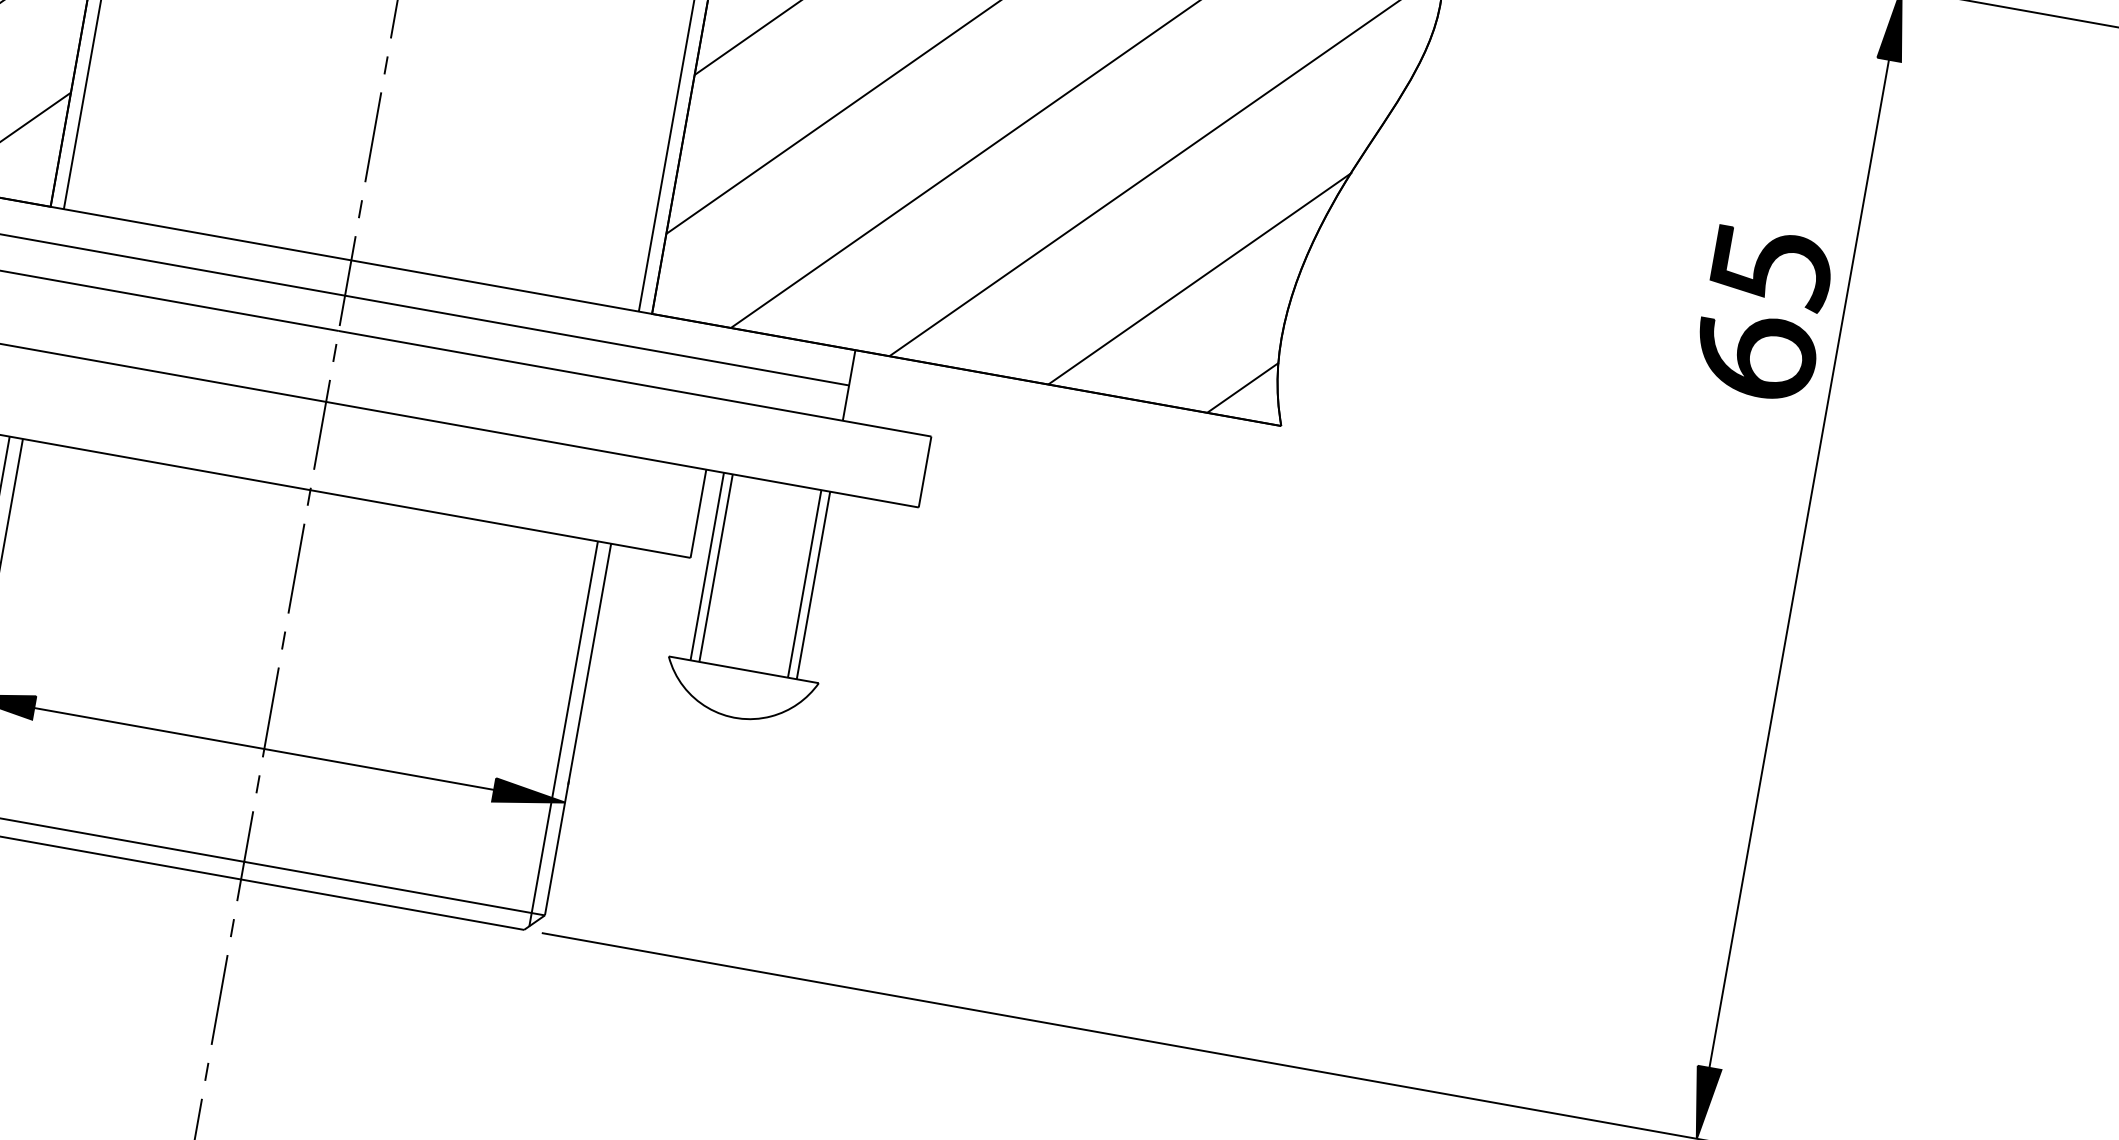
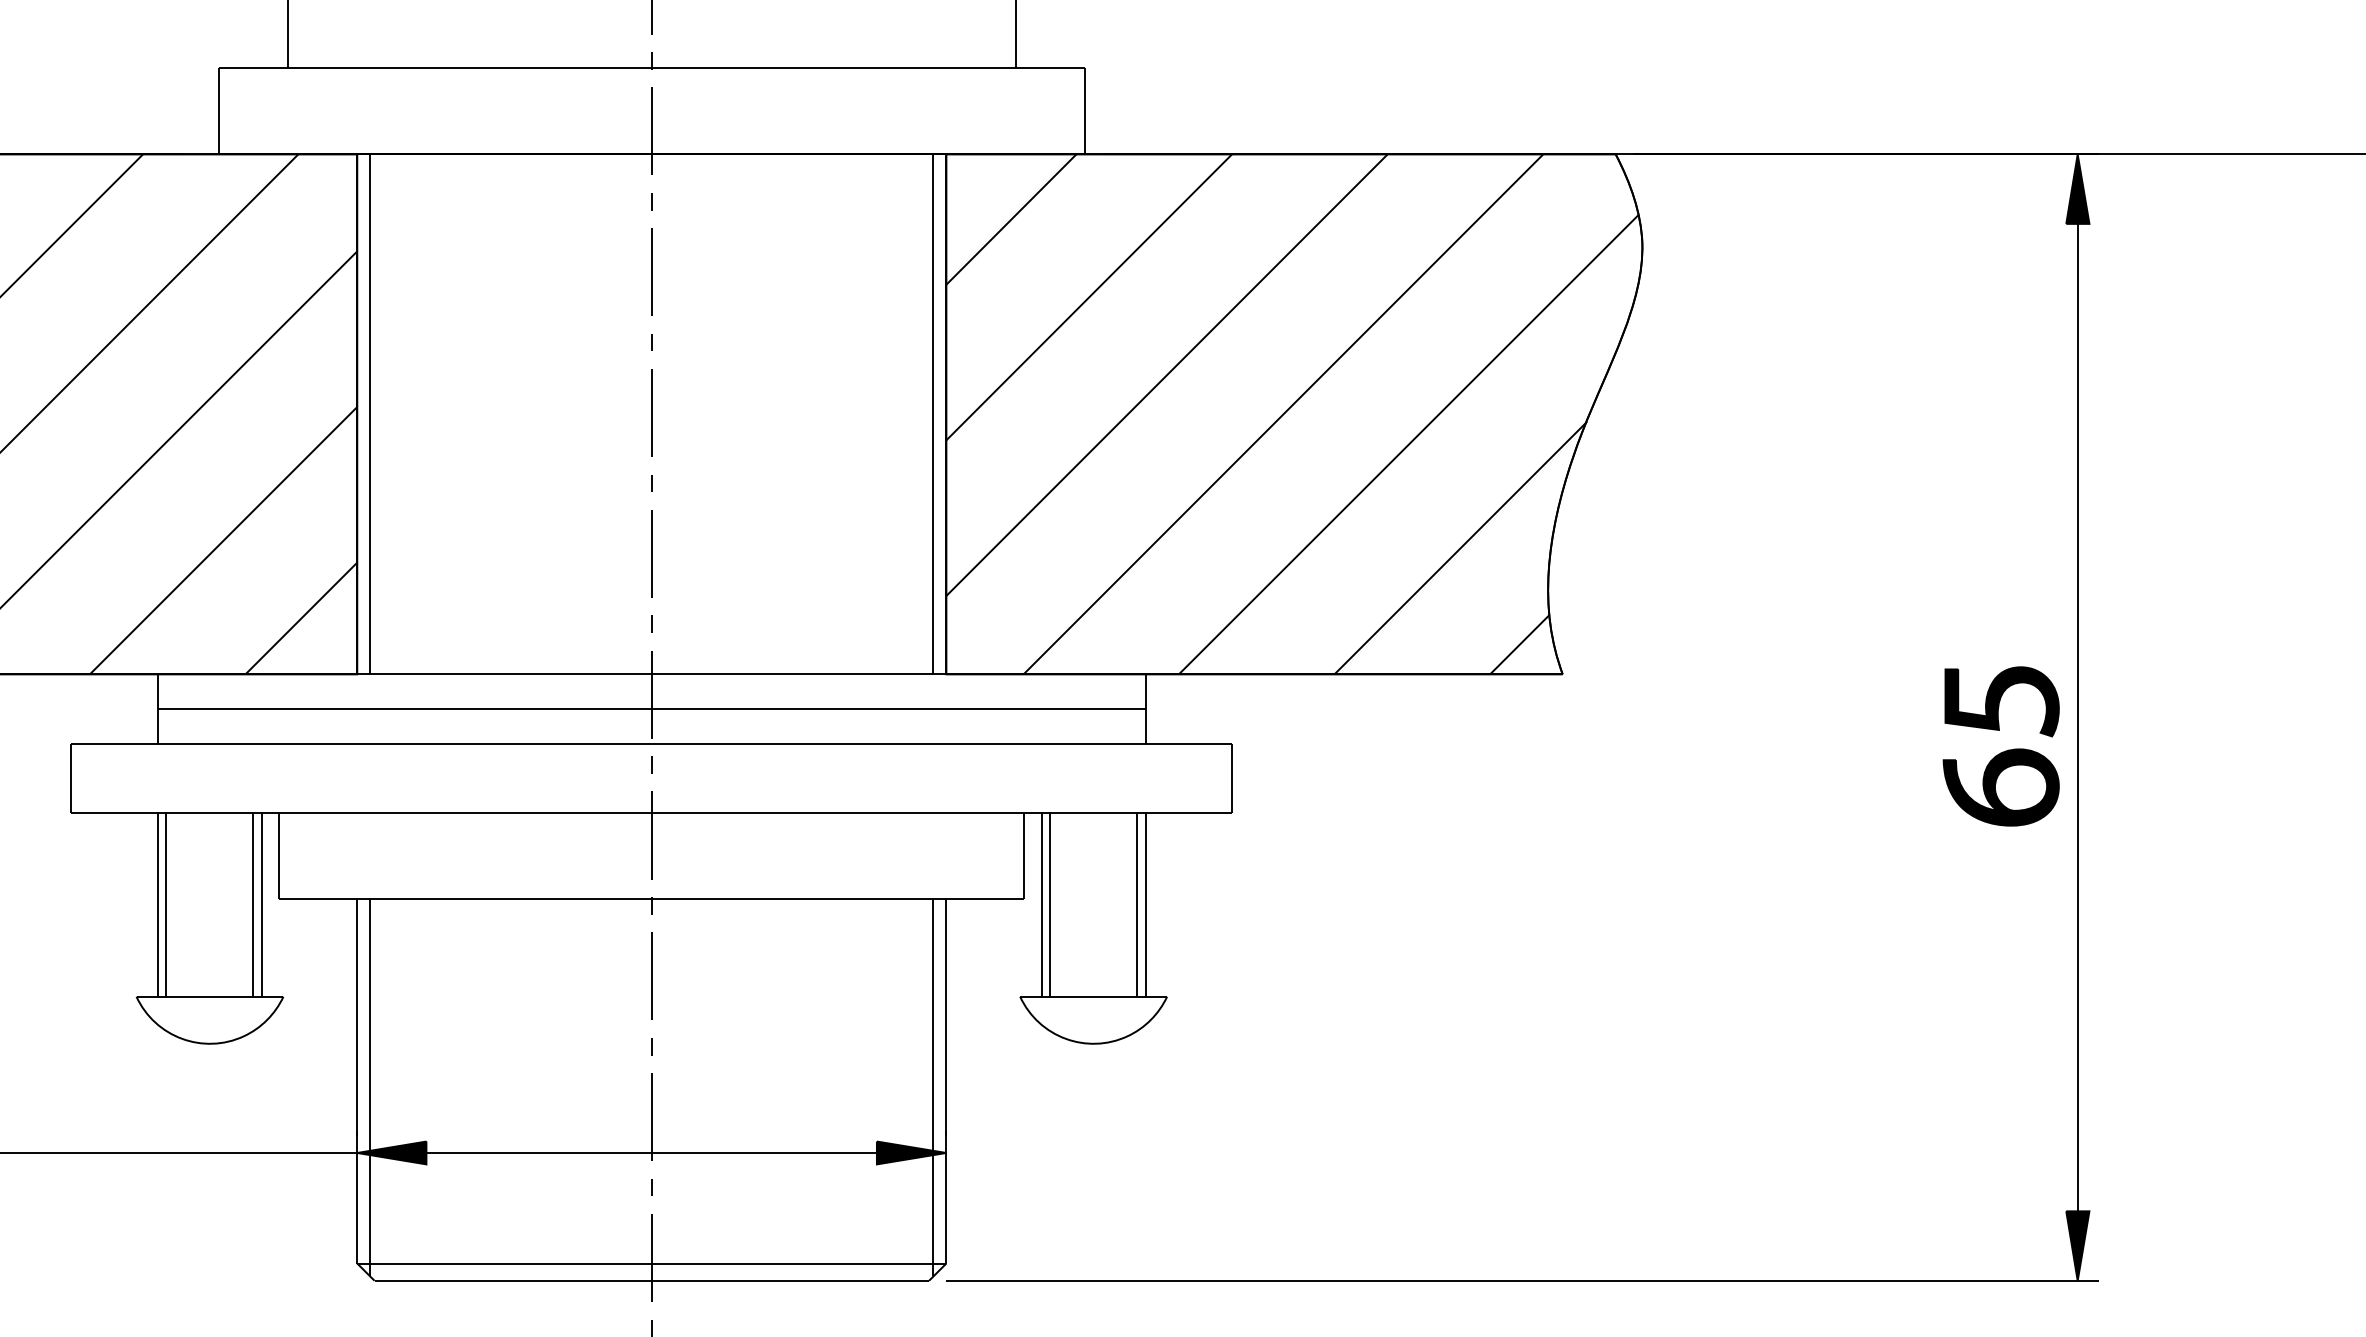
part: (1762, 313) -> (2000, 746), moved

